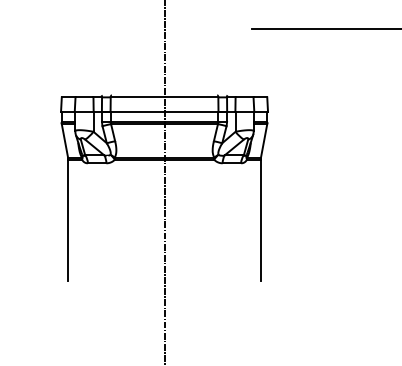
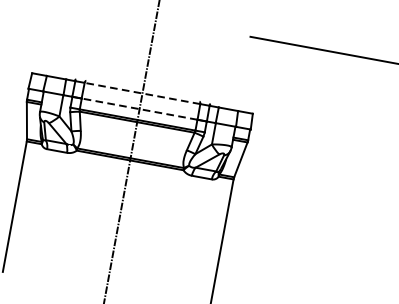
line: (164, 97) -> (142, 93), solid -> dashed
line: (164, 111) -> (139, 108), solid -> dashed

